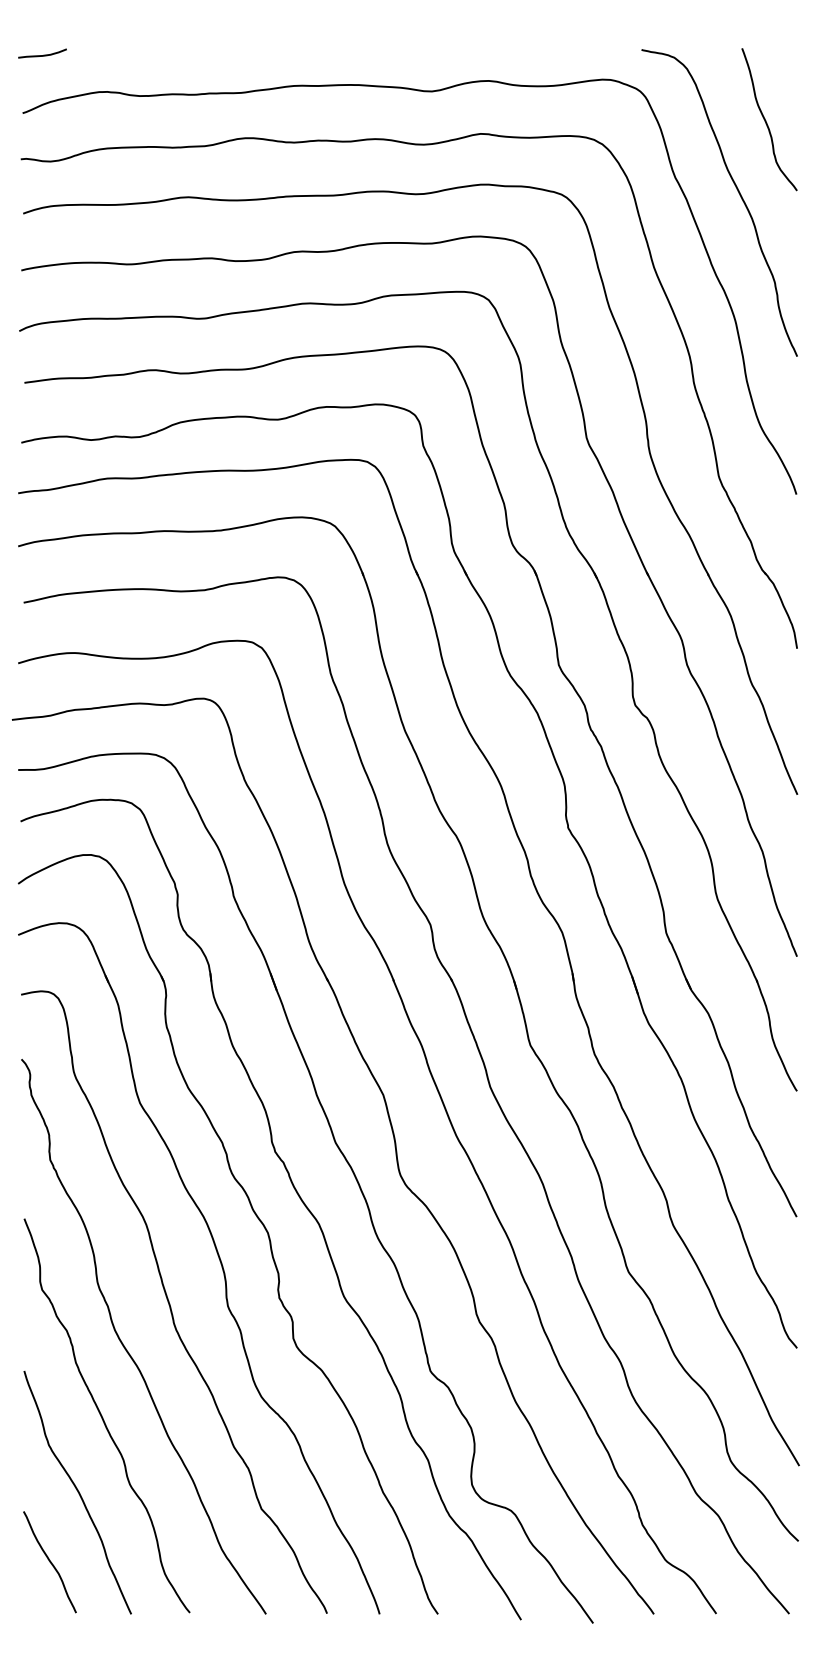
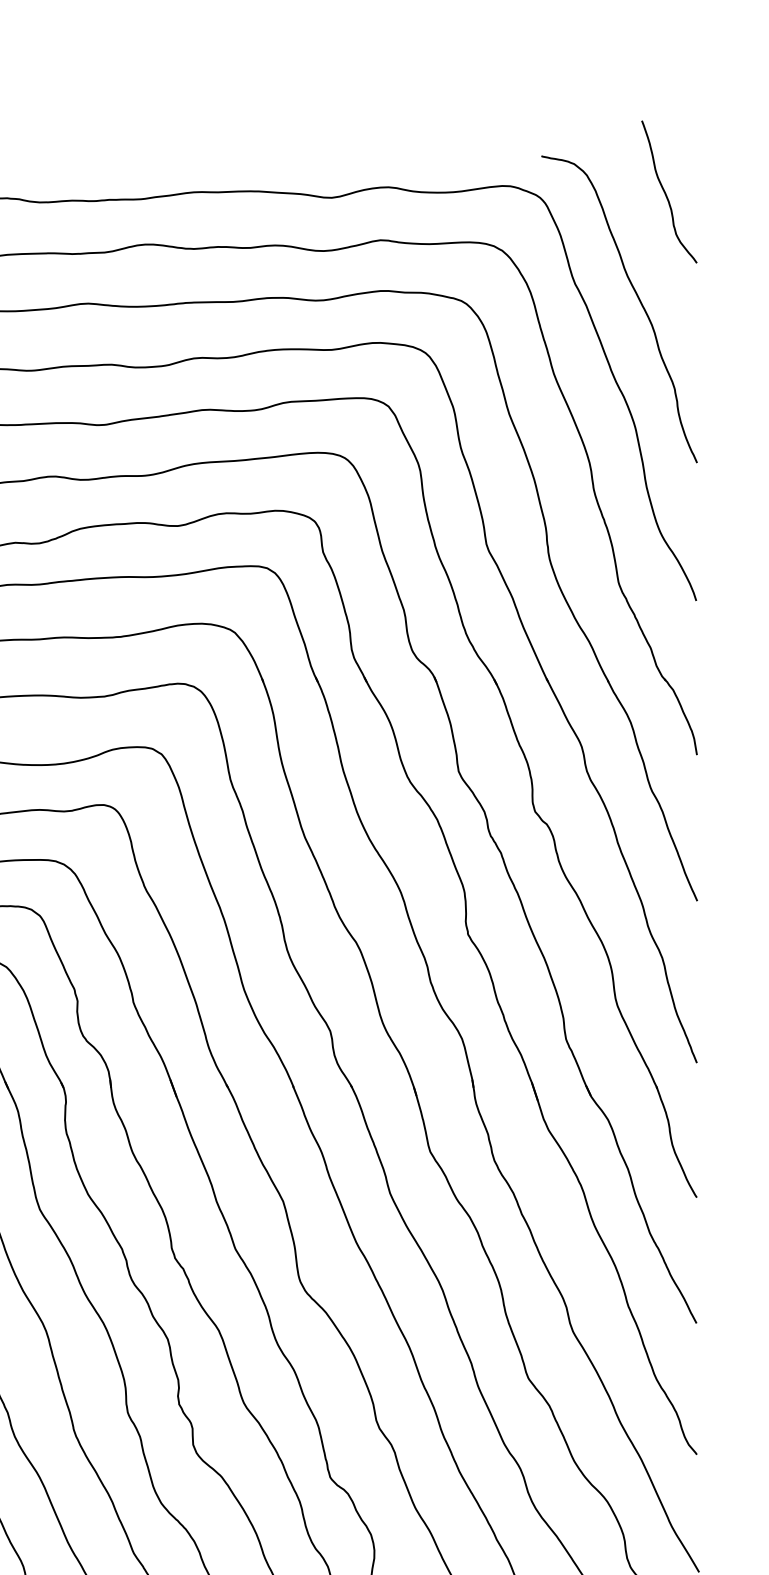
curve: (766, 120) -> (666, 192), moved

